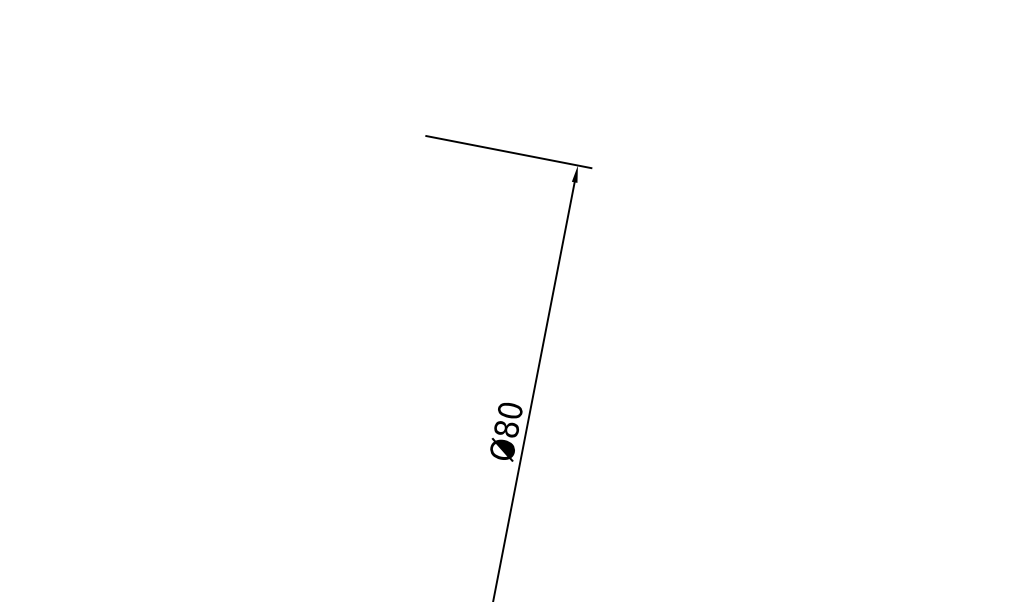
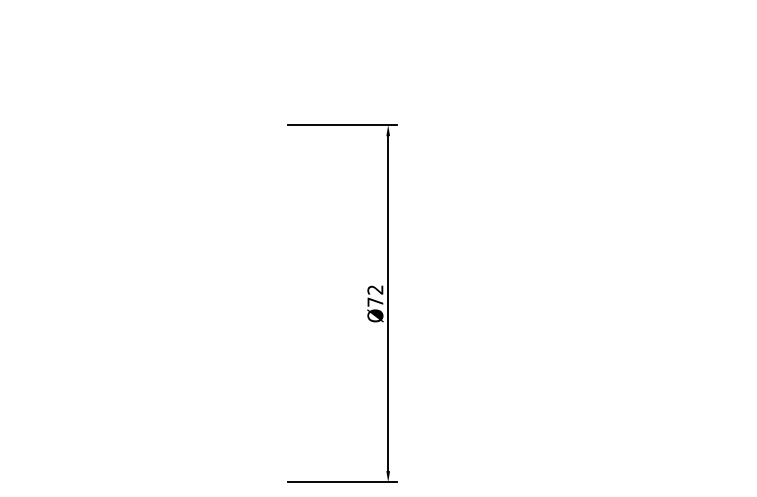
text: (508, 419) -> (375, 295), Ø80 -> Ø72

